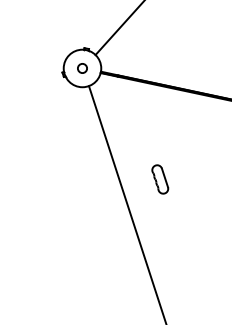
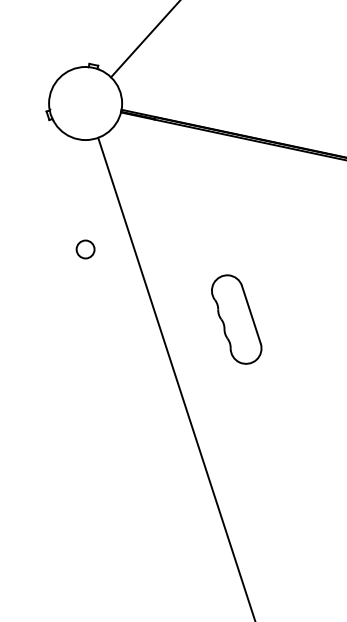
circle: (82, 68) -> (85, 249), moved
part: (160, 179) -> (237, 319), size x1.6

